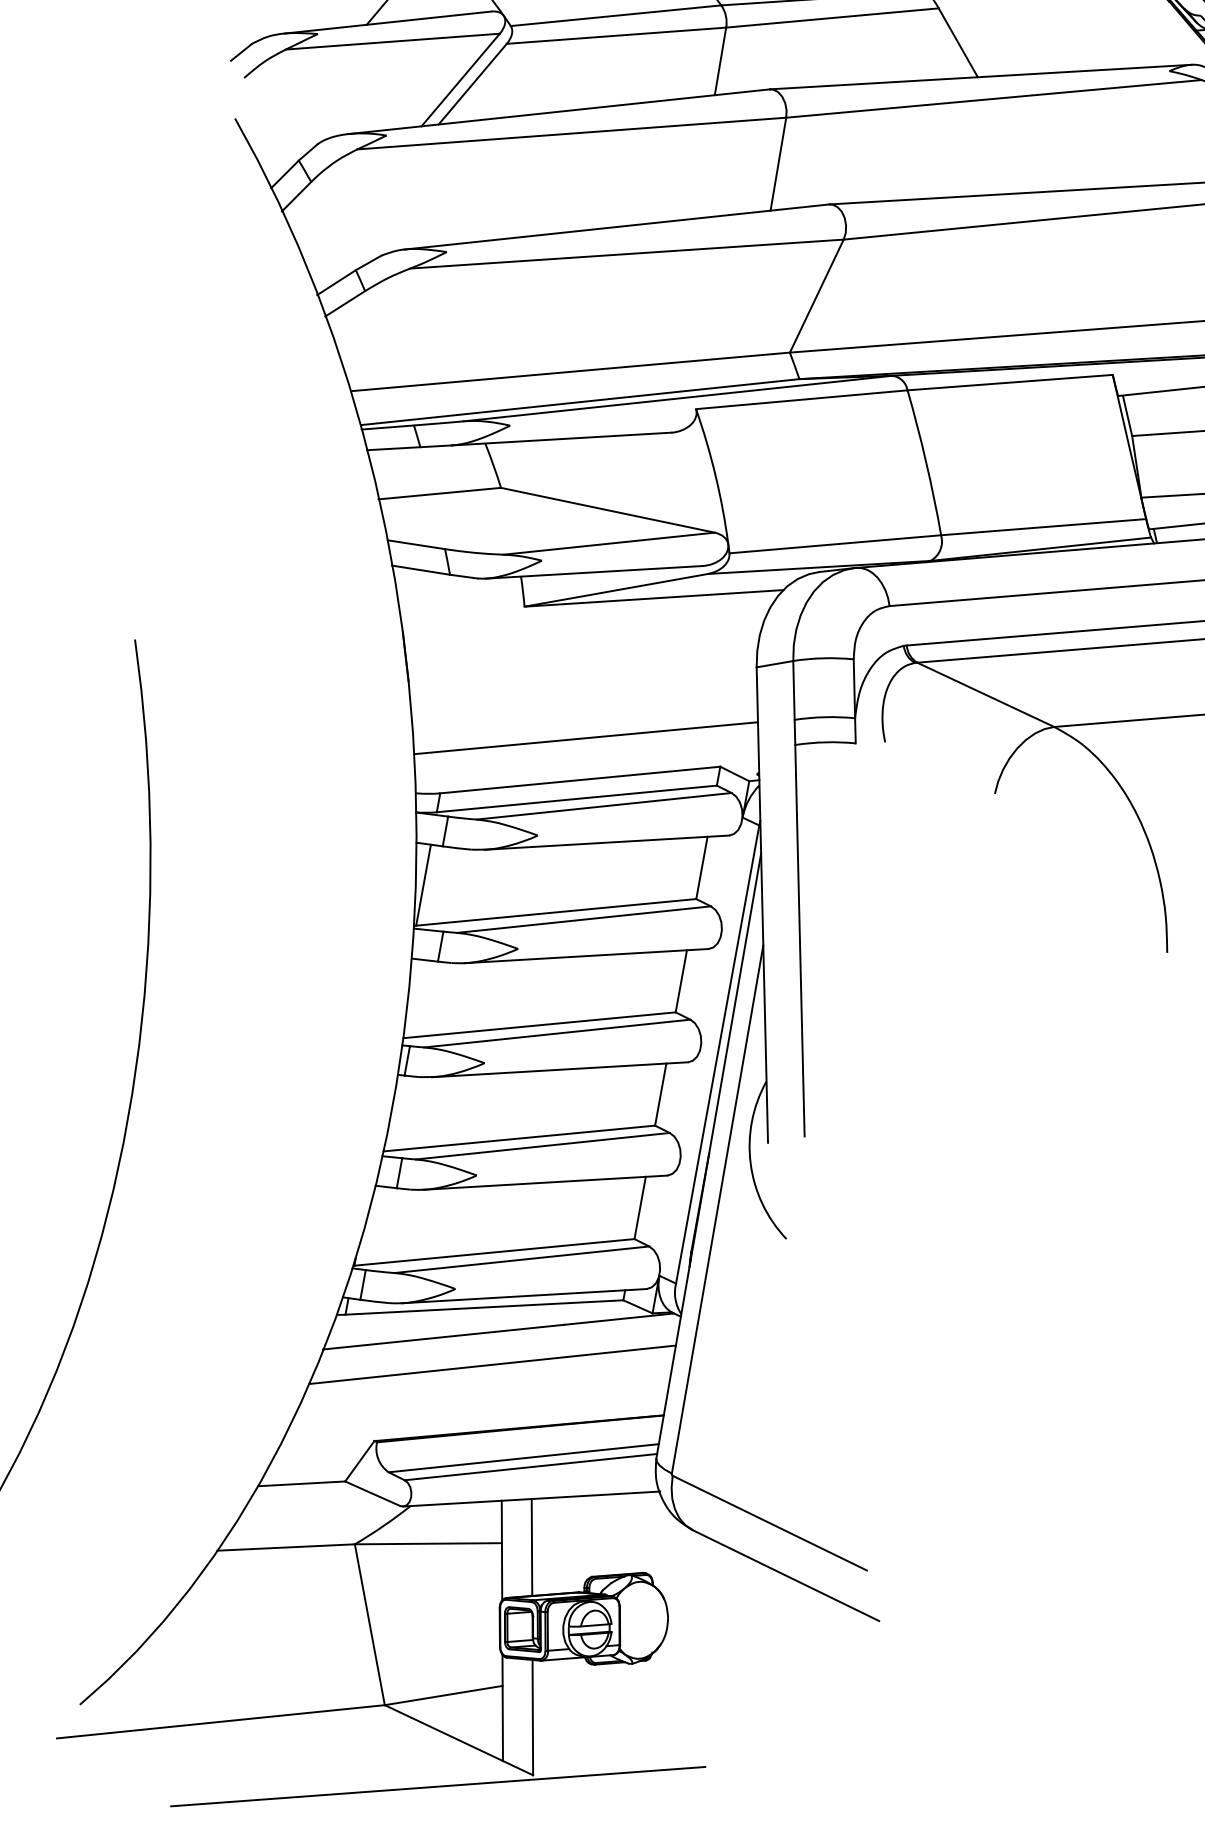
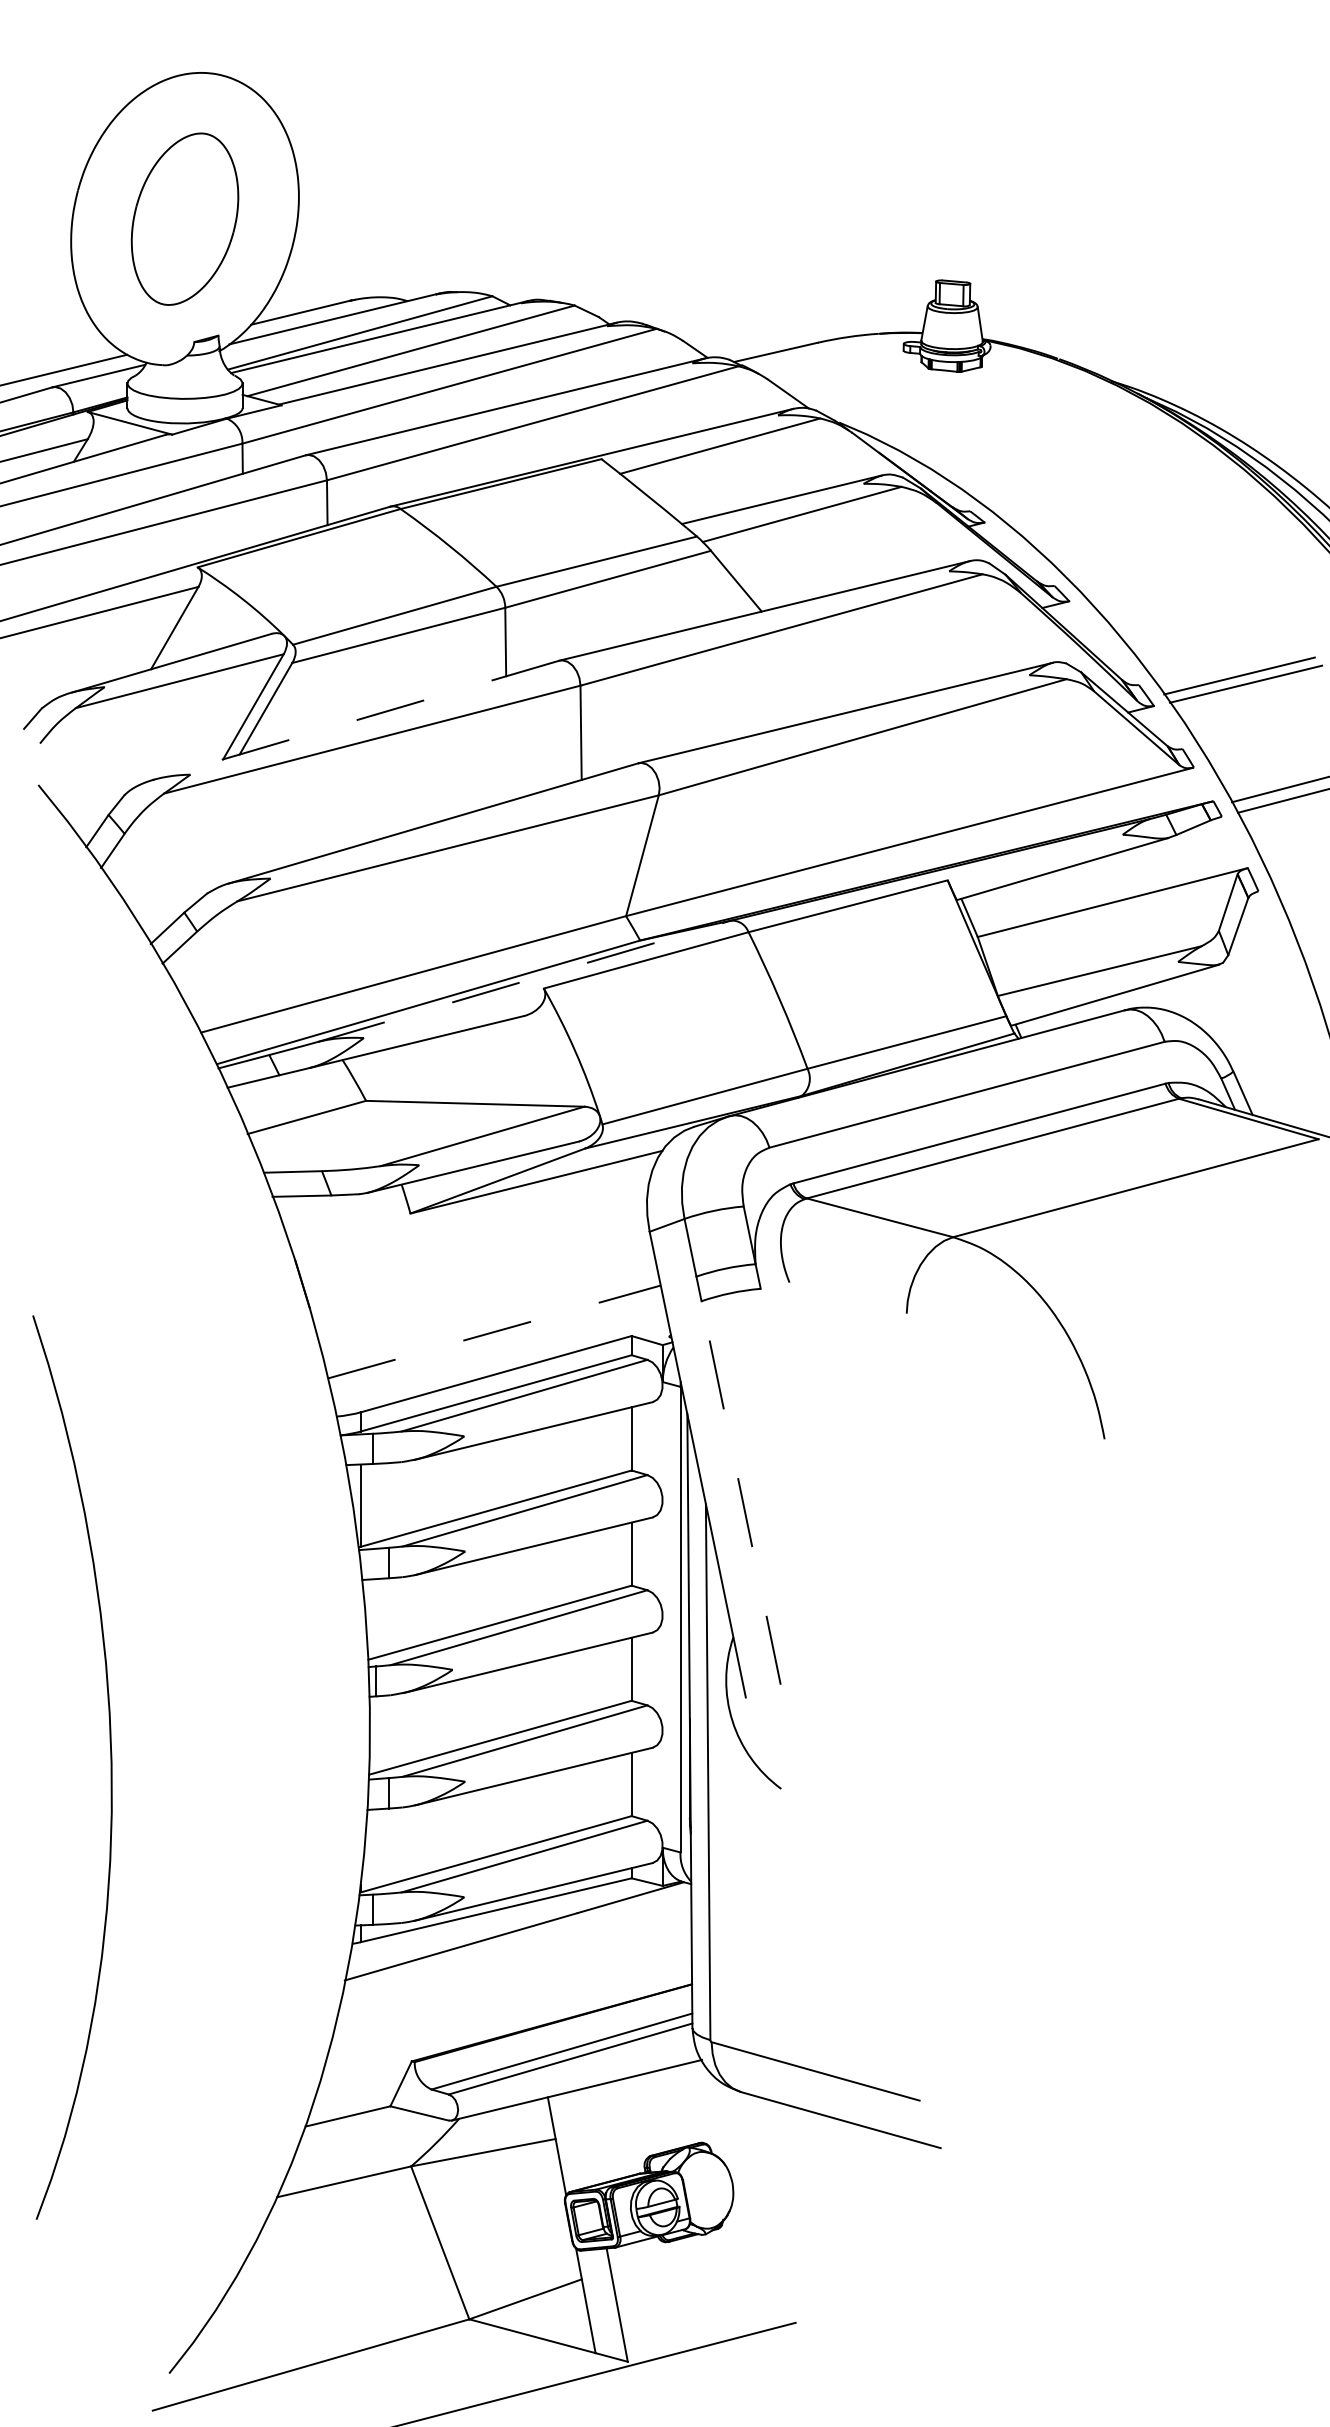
line: (558, 111) -> (355, 720), solid -> dashed
line: (678, 398) -> (524, 981), solid -> dashed
line: (587, 737) -> (495, 1331), solid -> dashed
line: (800, 941) -> (741, 1493), solid -> dashed
line: (492, 1364) -> (514, 1964), removed
line: (531, 1547) -> (585, 2137), removed

